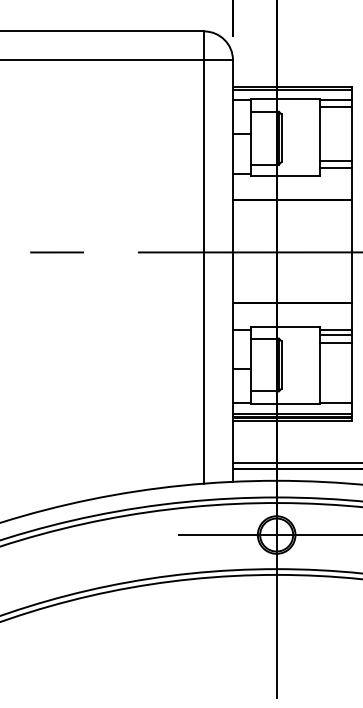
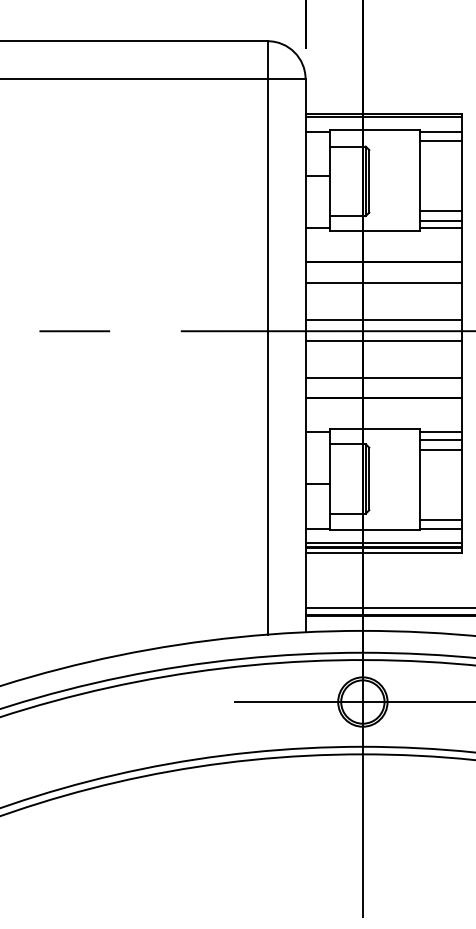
line: (335, 173) -> (440, 227), added
line: (292, 215) -> (383, 282), added
line: (292, 243) -> (383, 319), added
line: (292, 259) -> (383, 340), added
line: (292, 287) -> (383, 377), added
line: (335, 395) -> (440, 519), added

